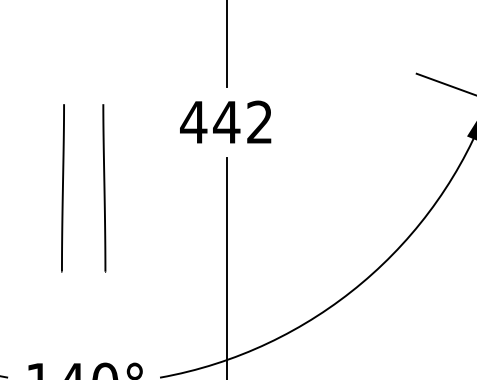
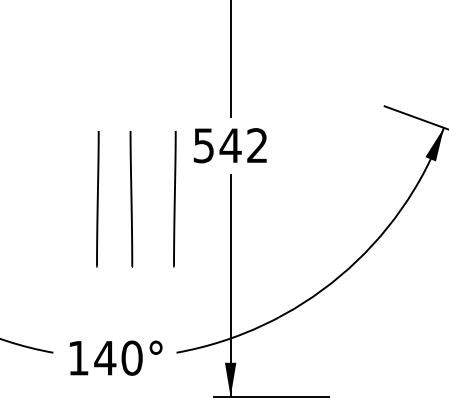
text: (193, 122) -> (203, 145), 442 -> 542
line: (157, 188) -> (174, 199), added

